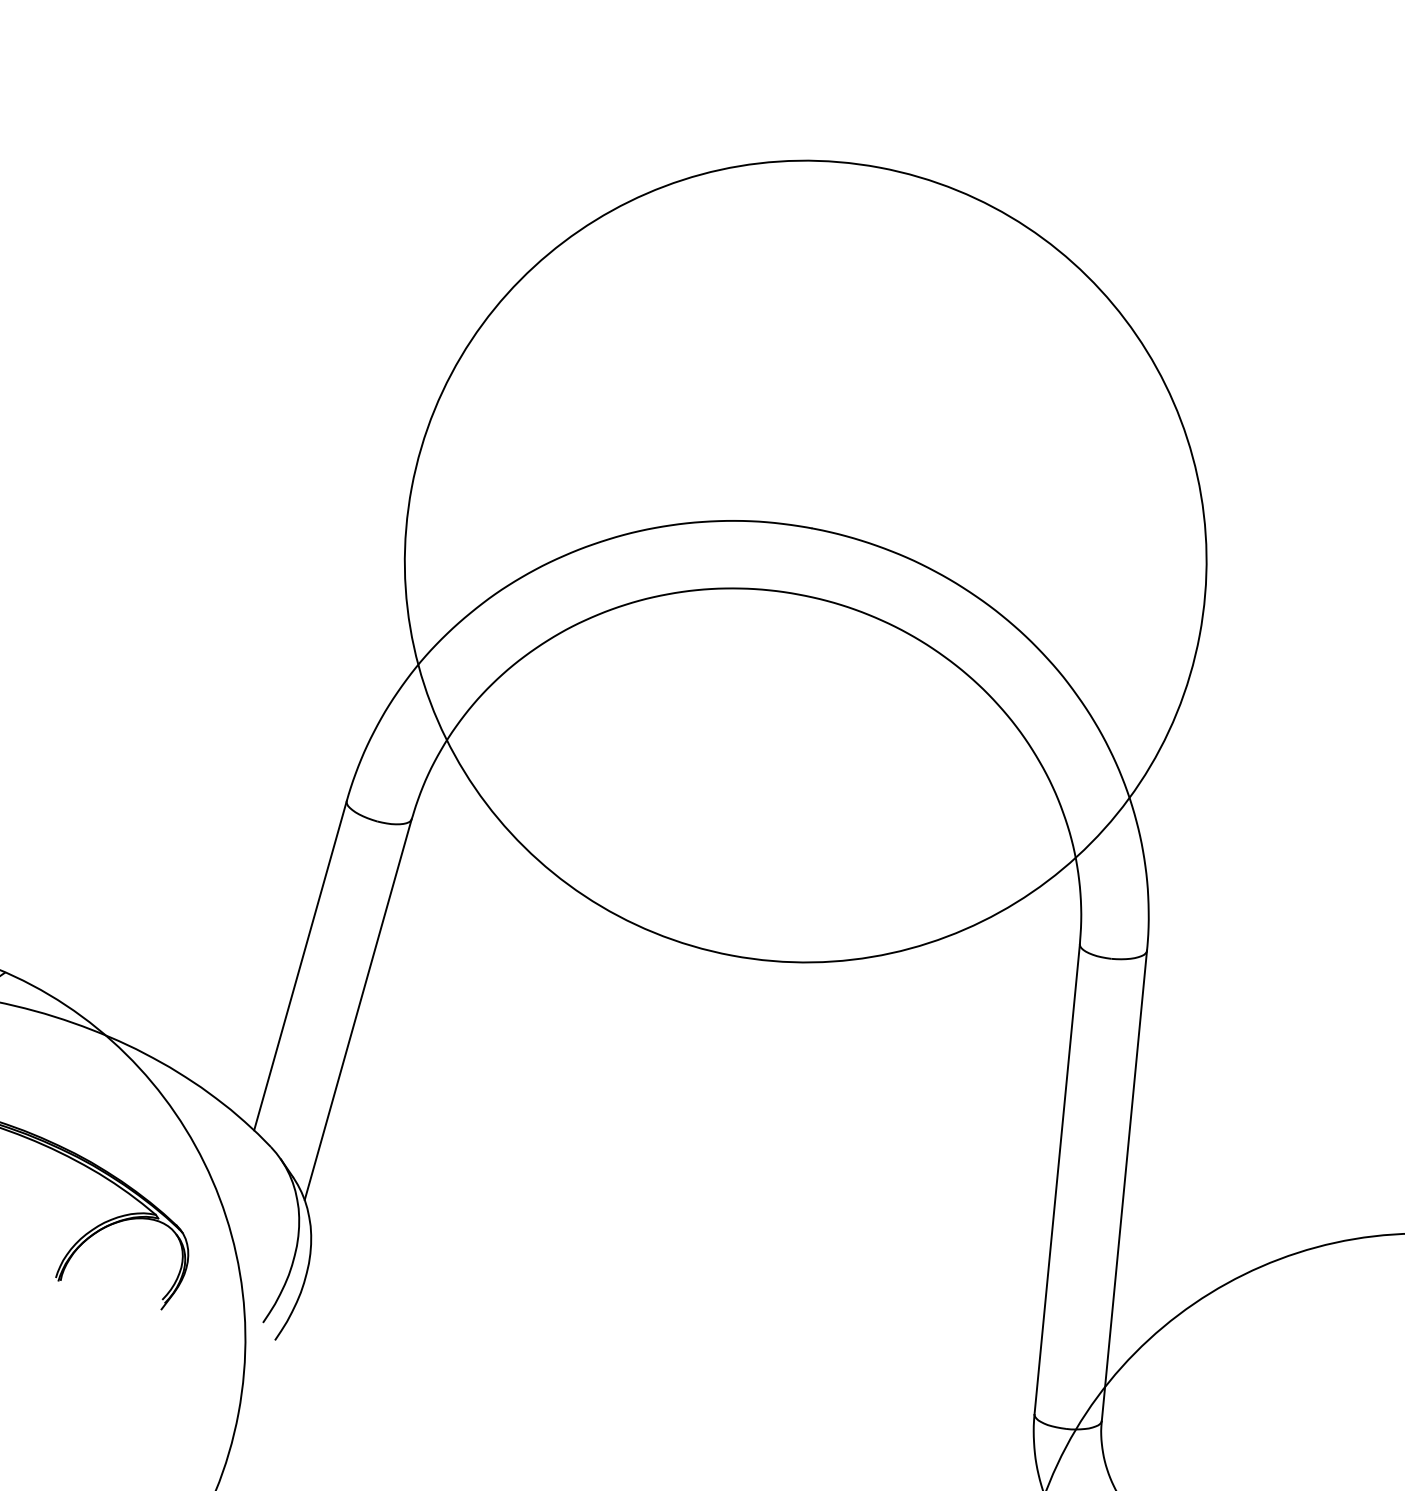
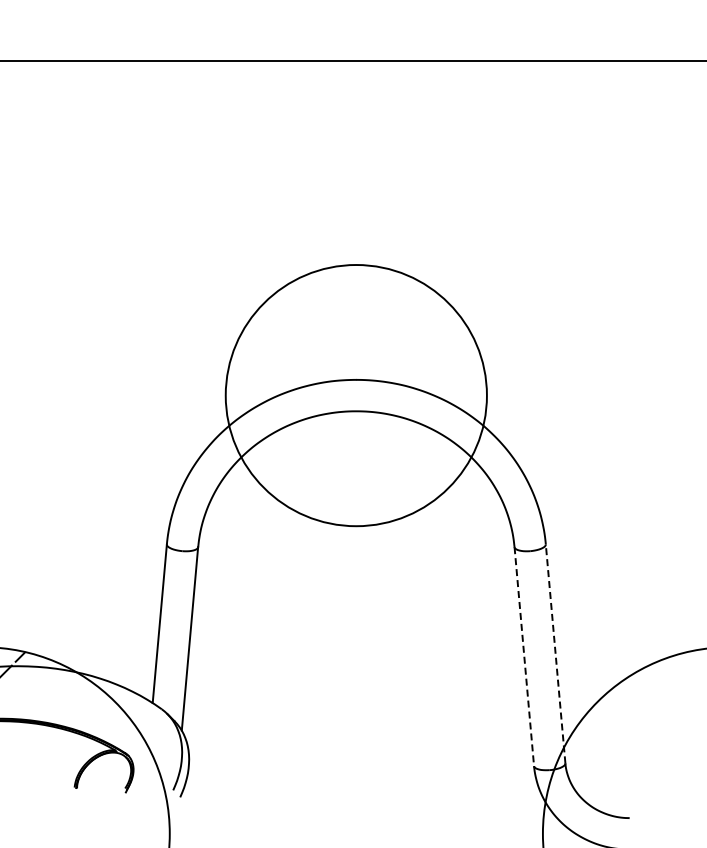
circle: (803, 560) -> (355, 395), size x0.7
line: (1057, 1178) -> (524, 656), solid -> dashed
line: (1124, 1184) -> (555, 653), solid -> dashed

